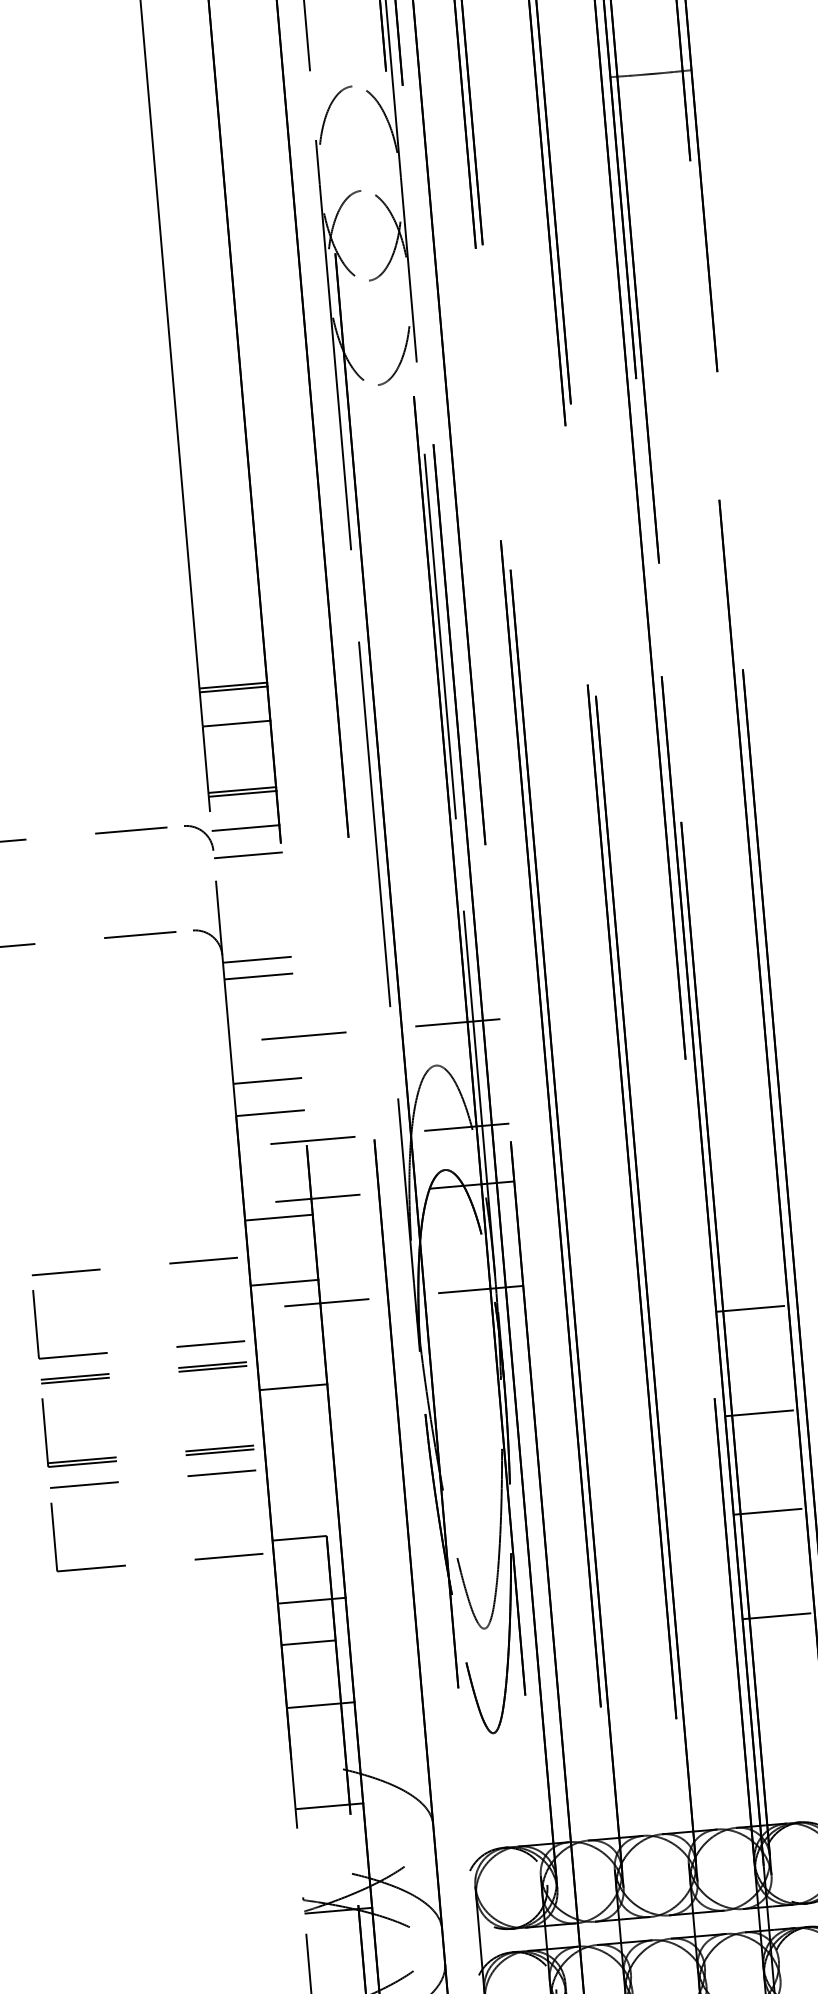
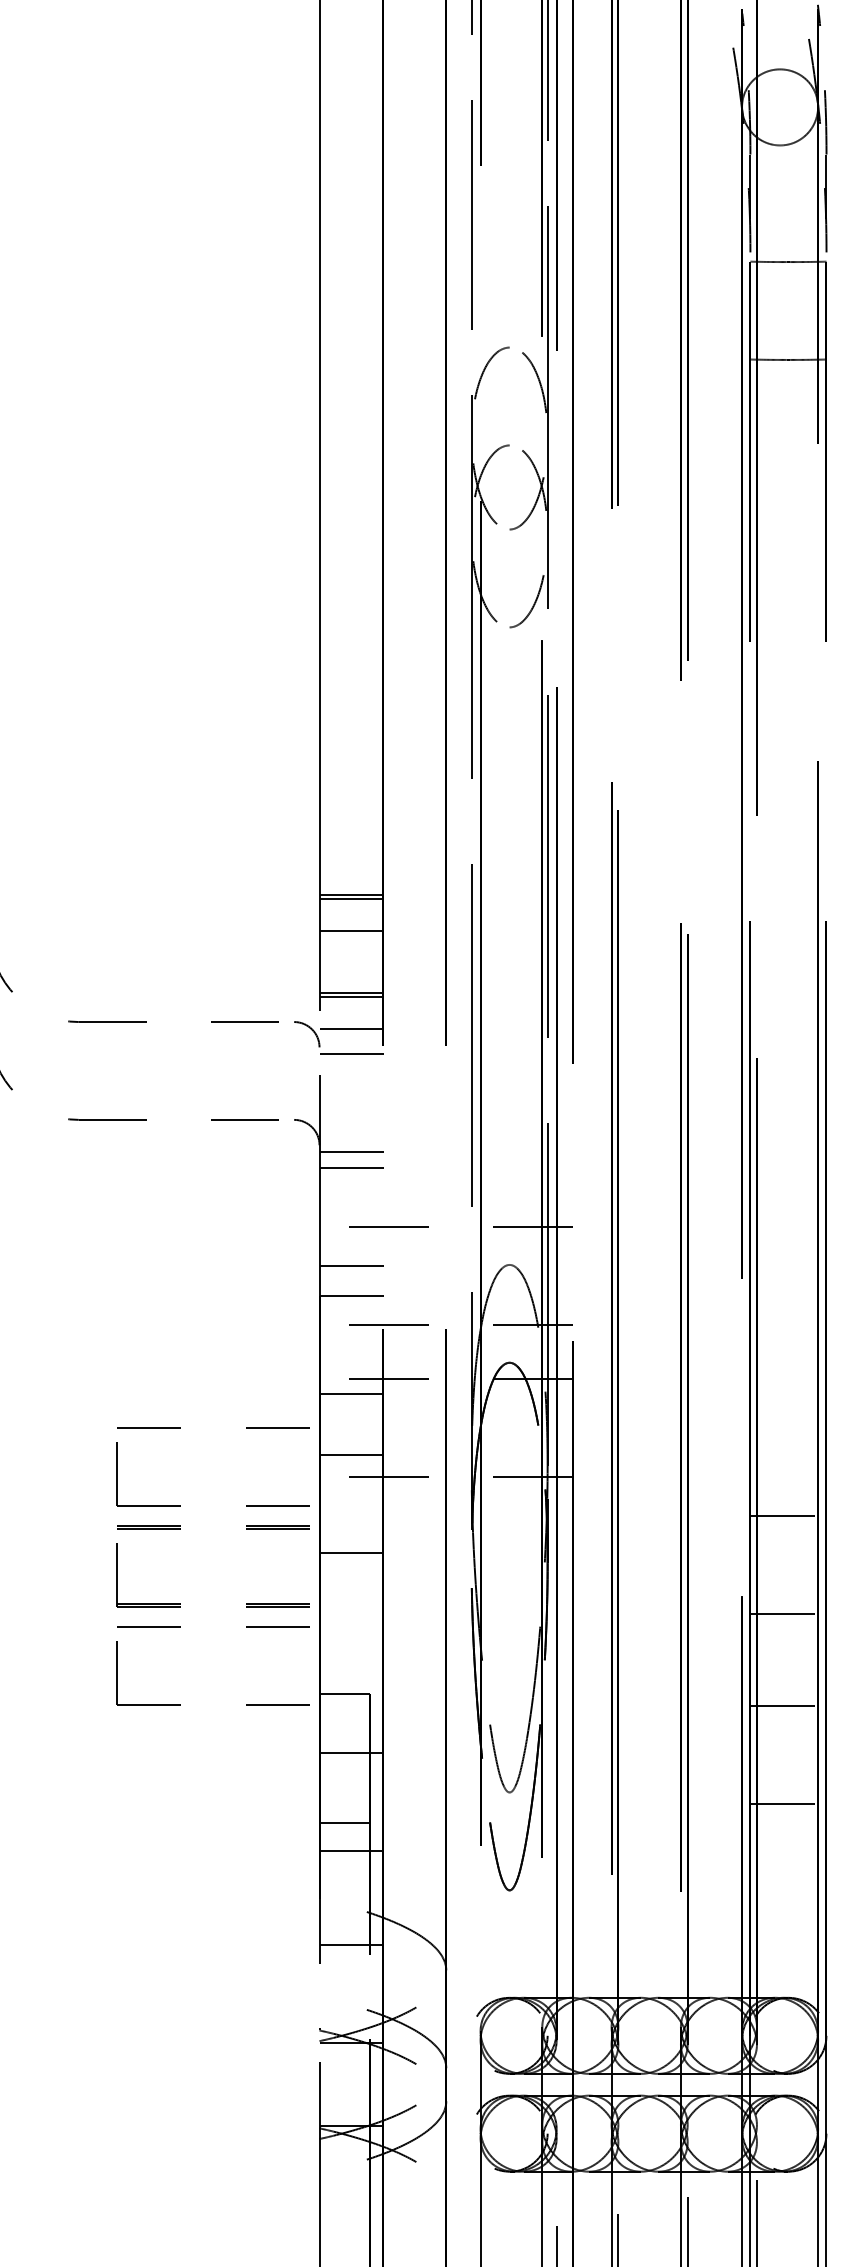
line: (308, 1642) -> (344, 1822), moved

